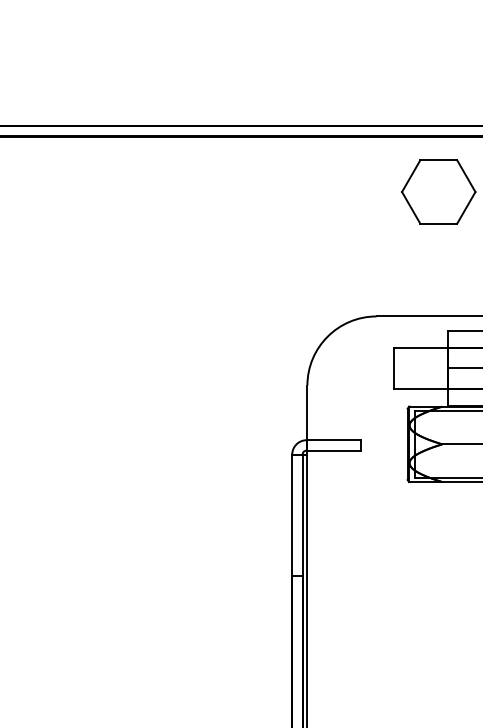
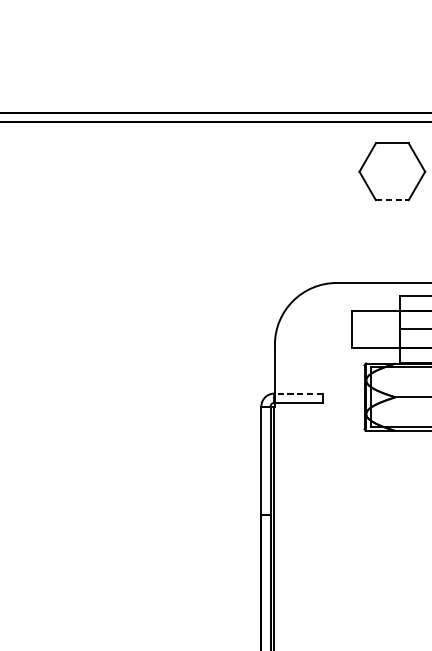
line: (439, 223) -> (392, 199), solid -> dashed
line: (333, 440) -> (298, 393), solid -> dashed

